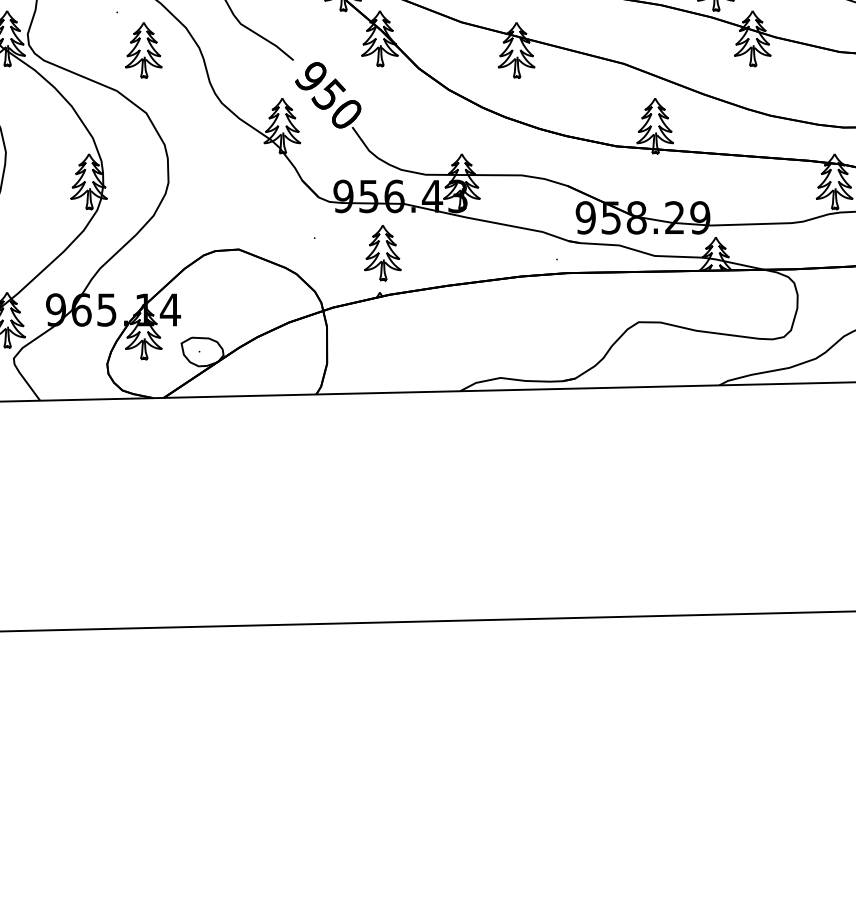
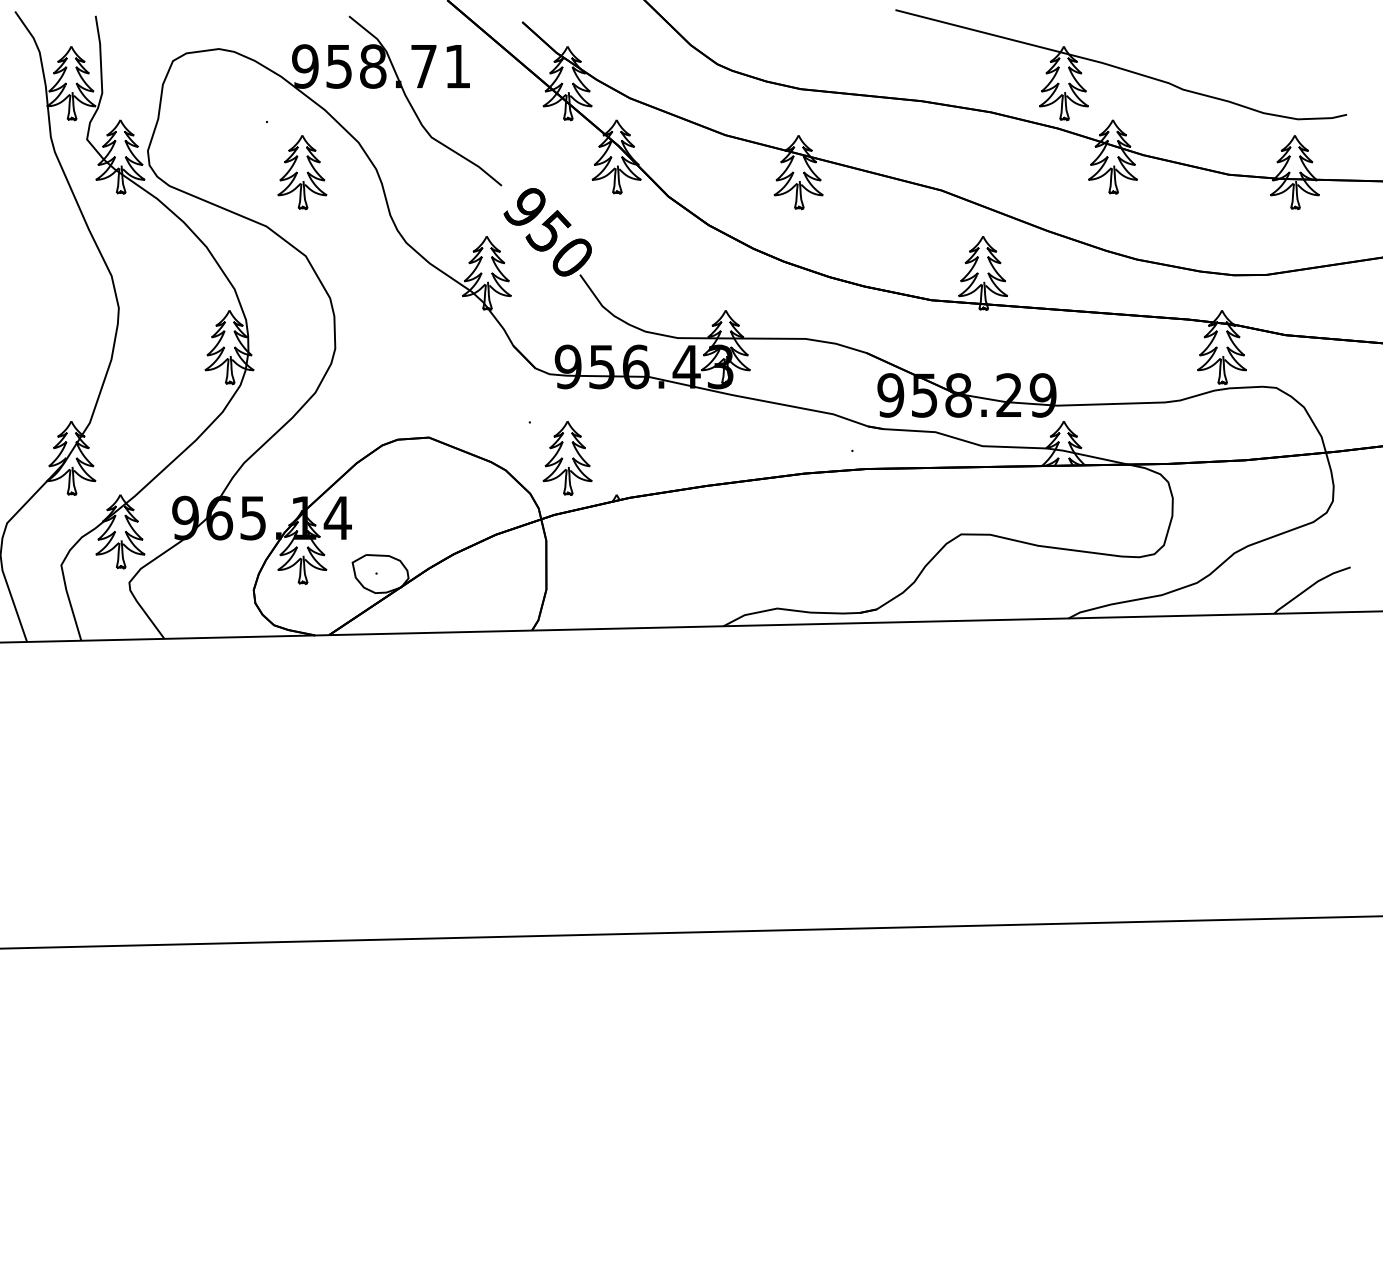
part: (382, 253) -> (567, 458), moved

